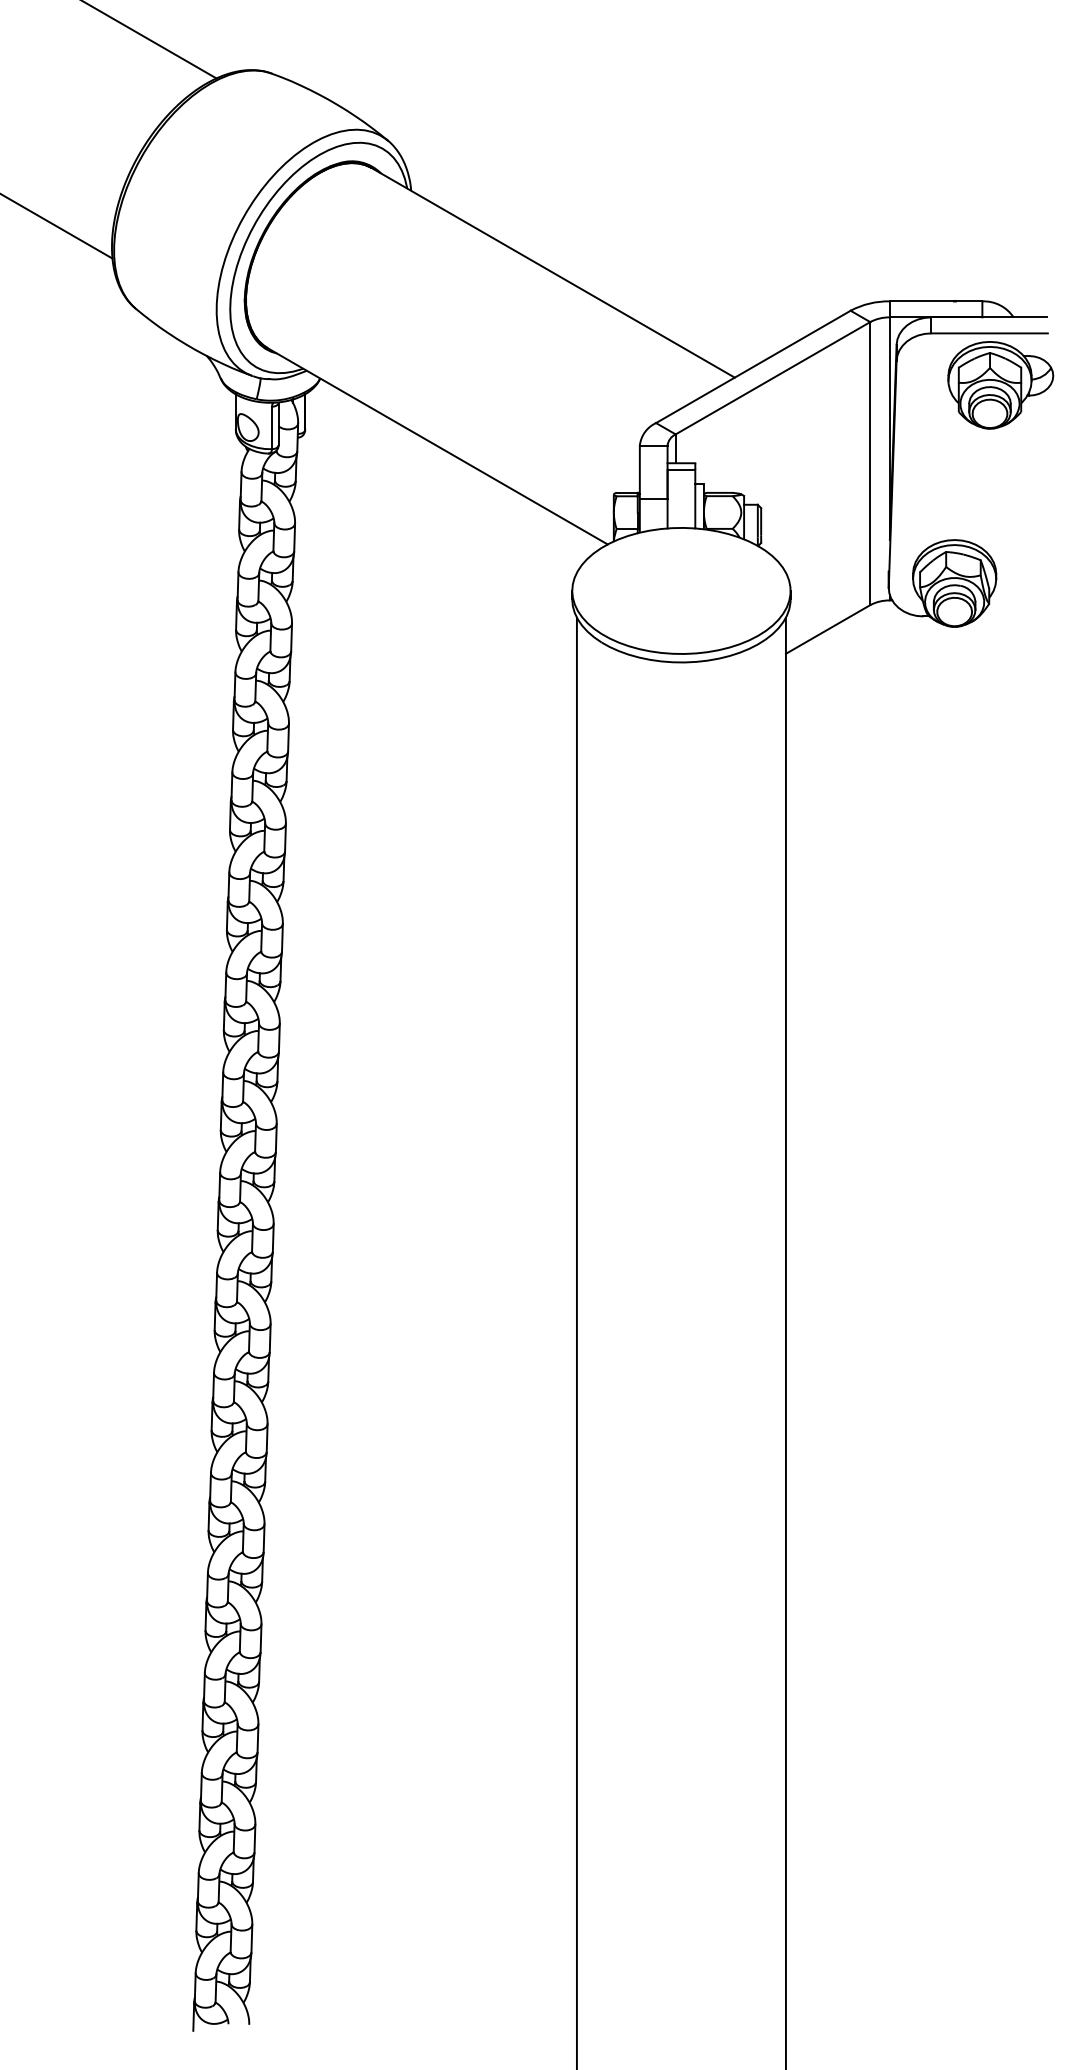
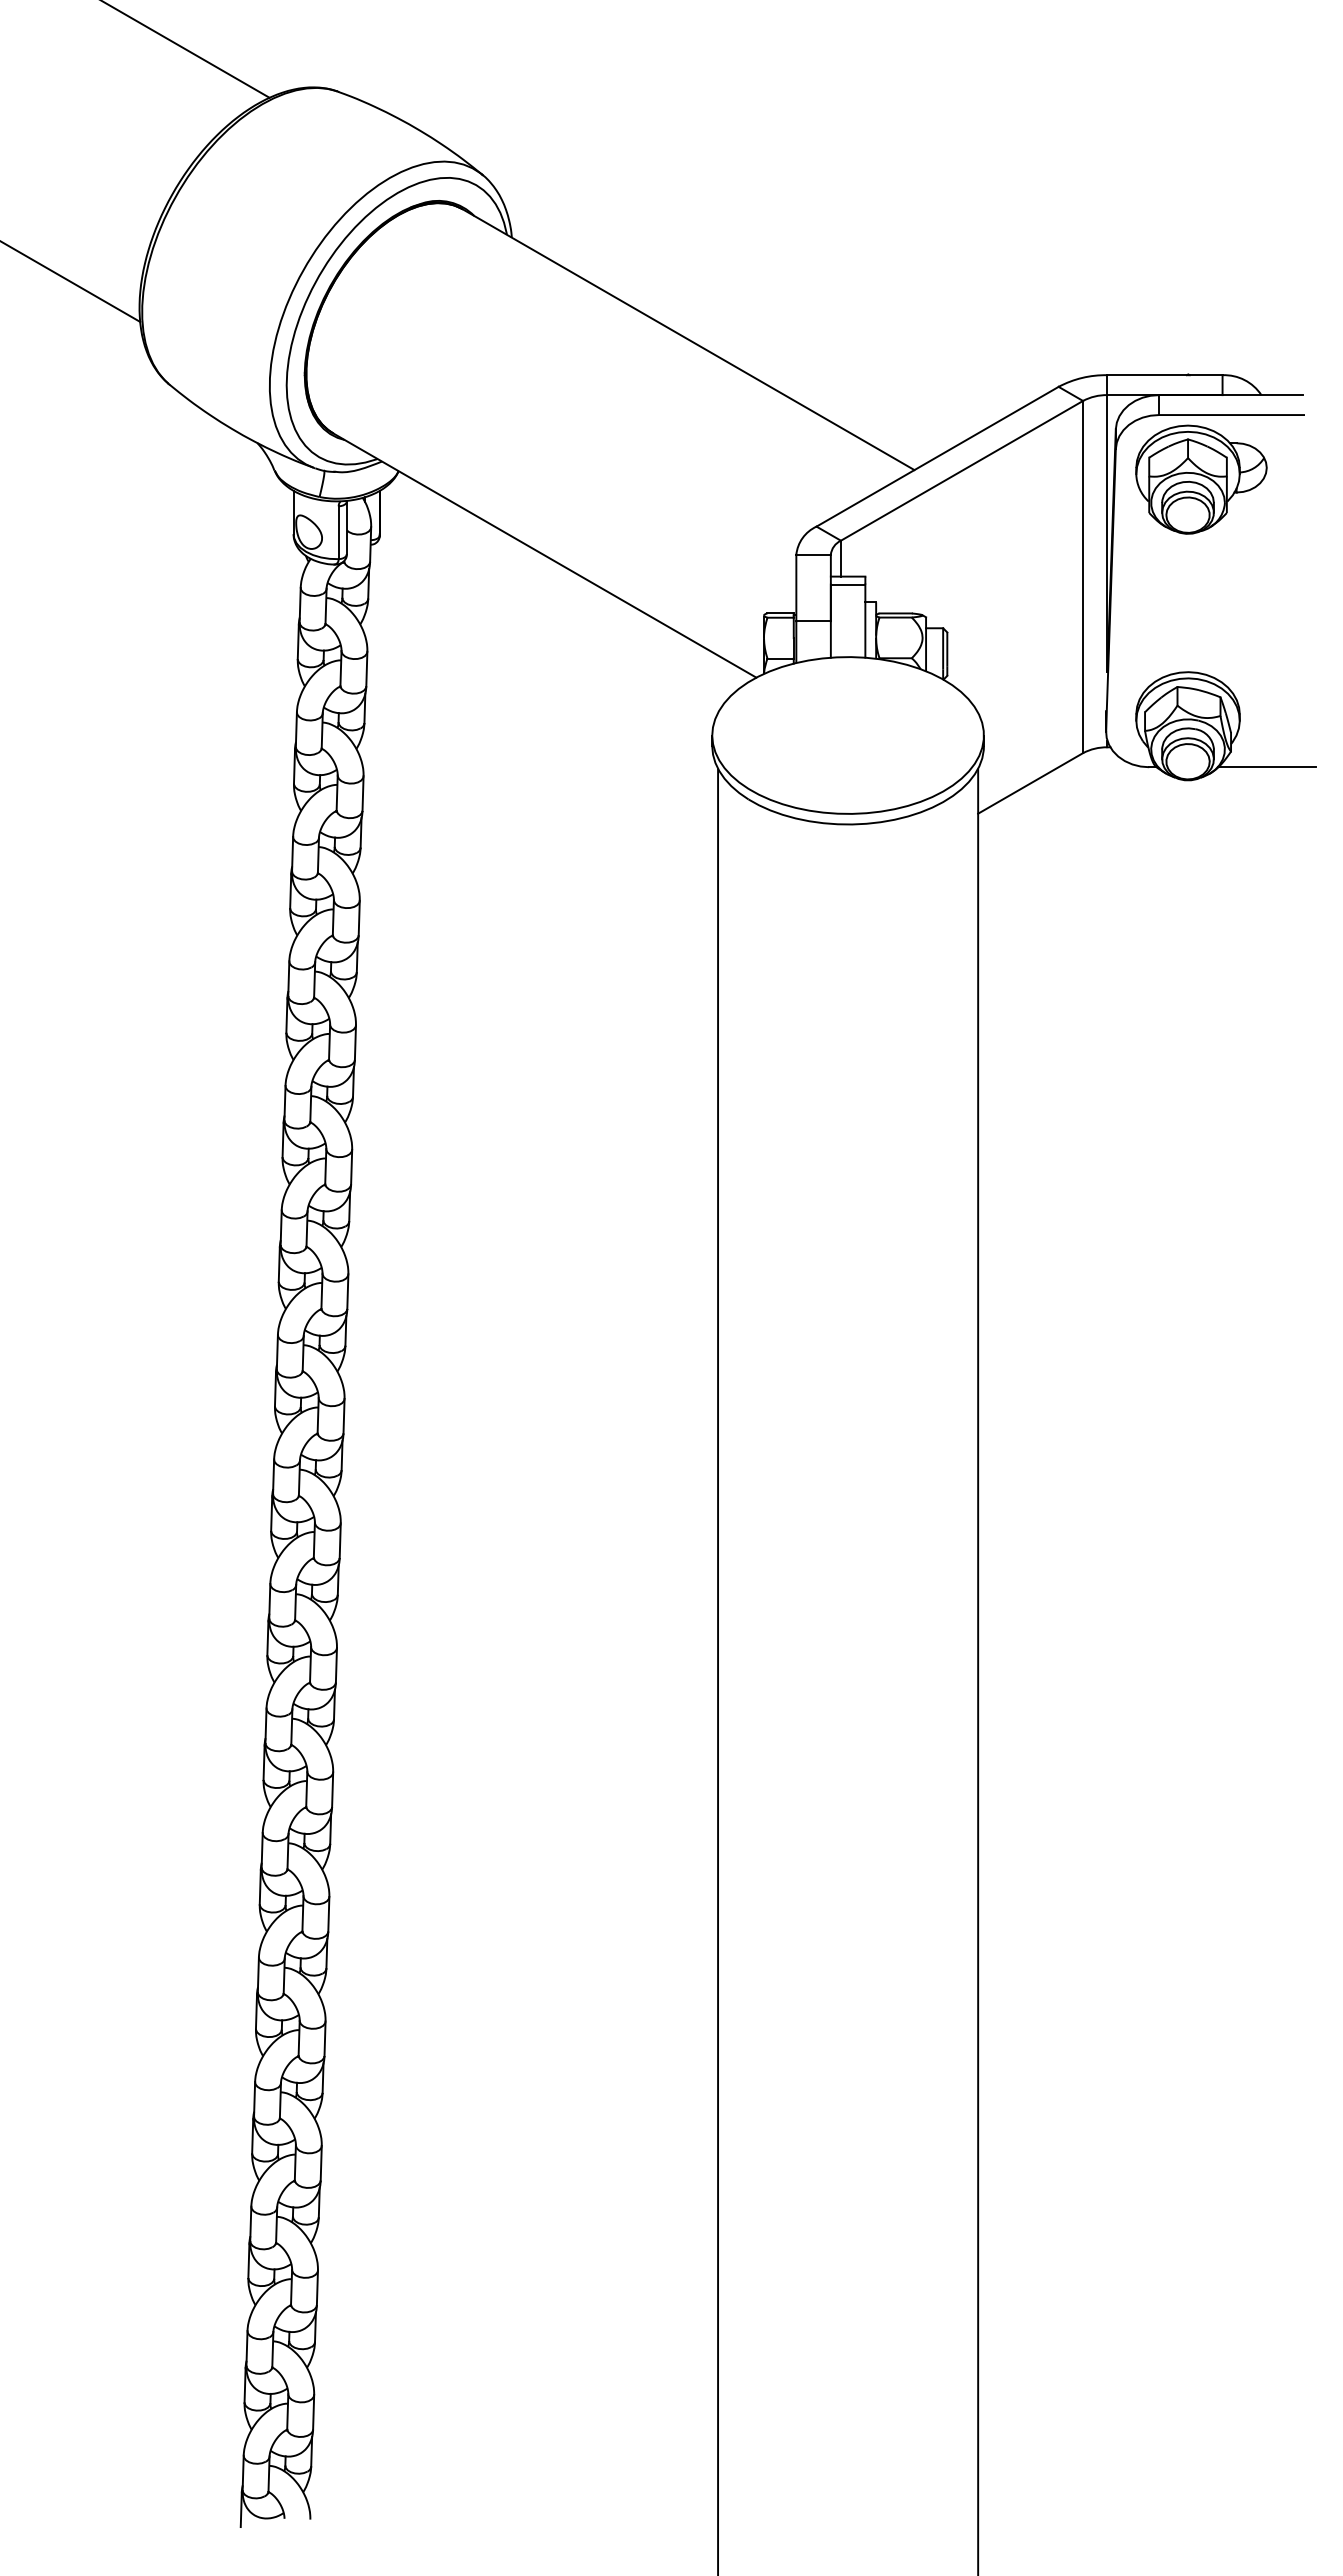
part: (1000, 385) -> (1201, 479), moved
line: (1017, 616) -> (1266, 767), added

